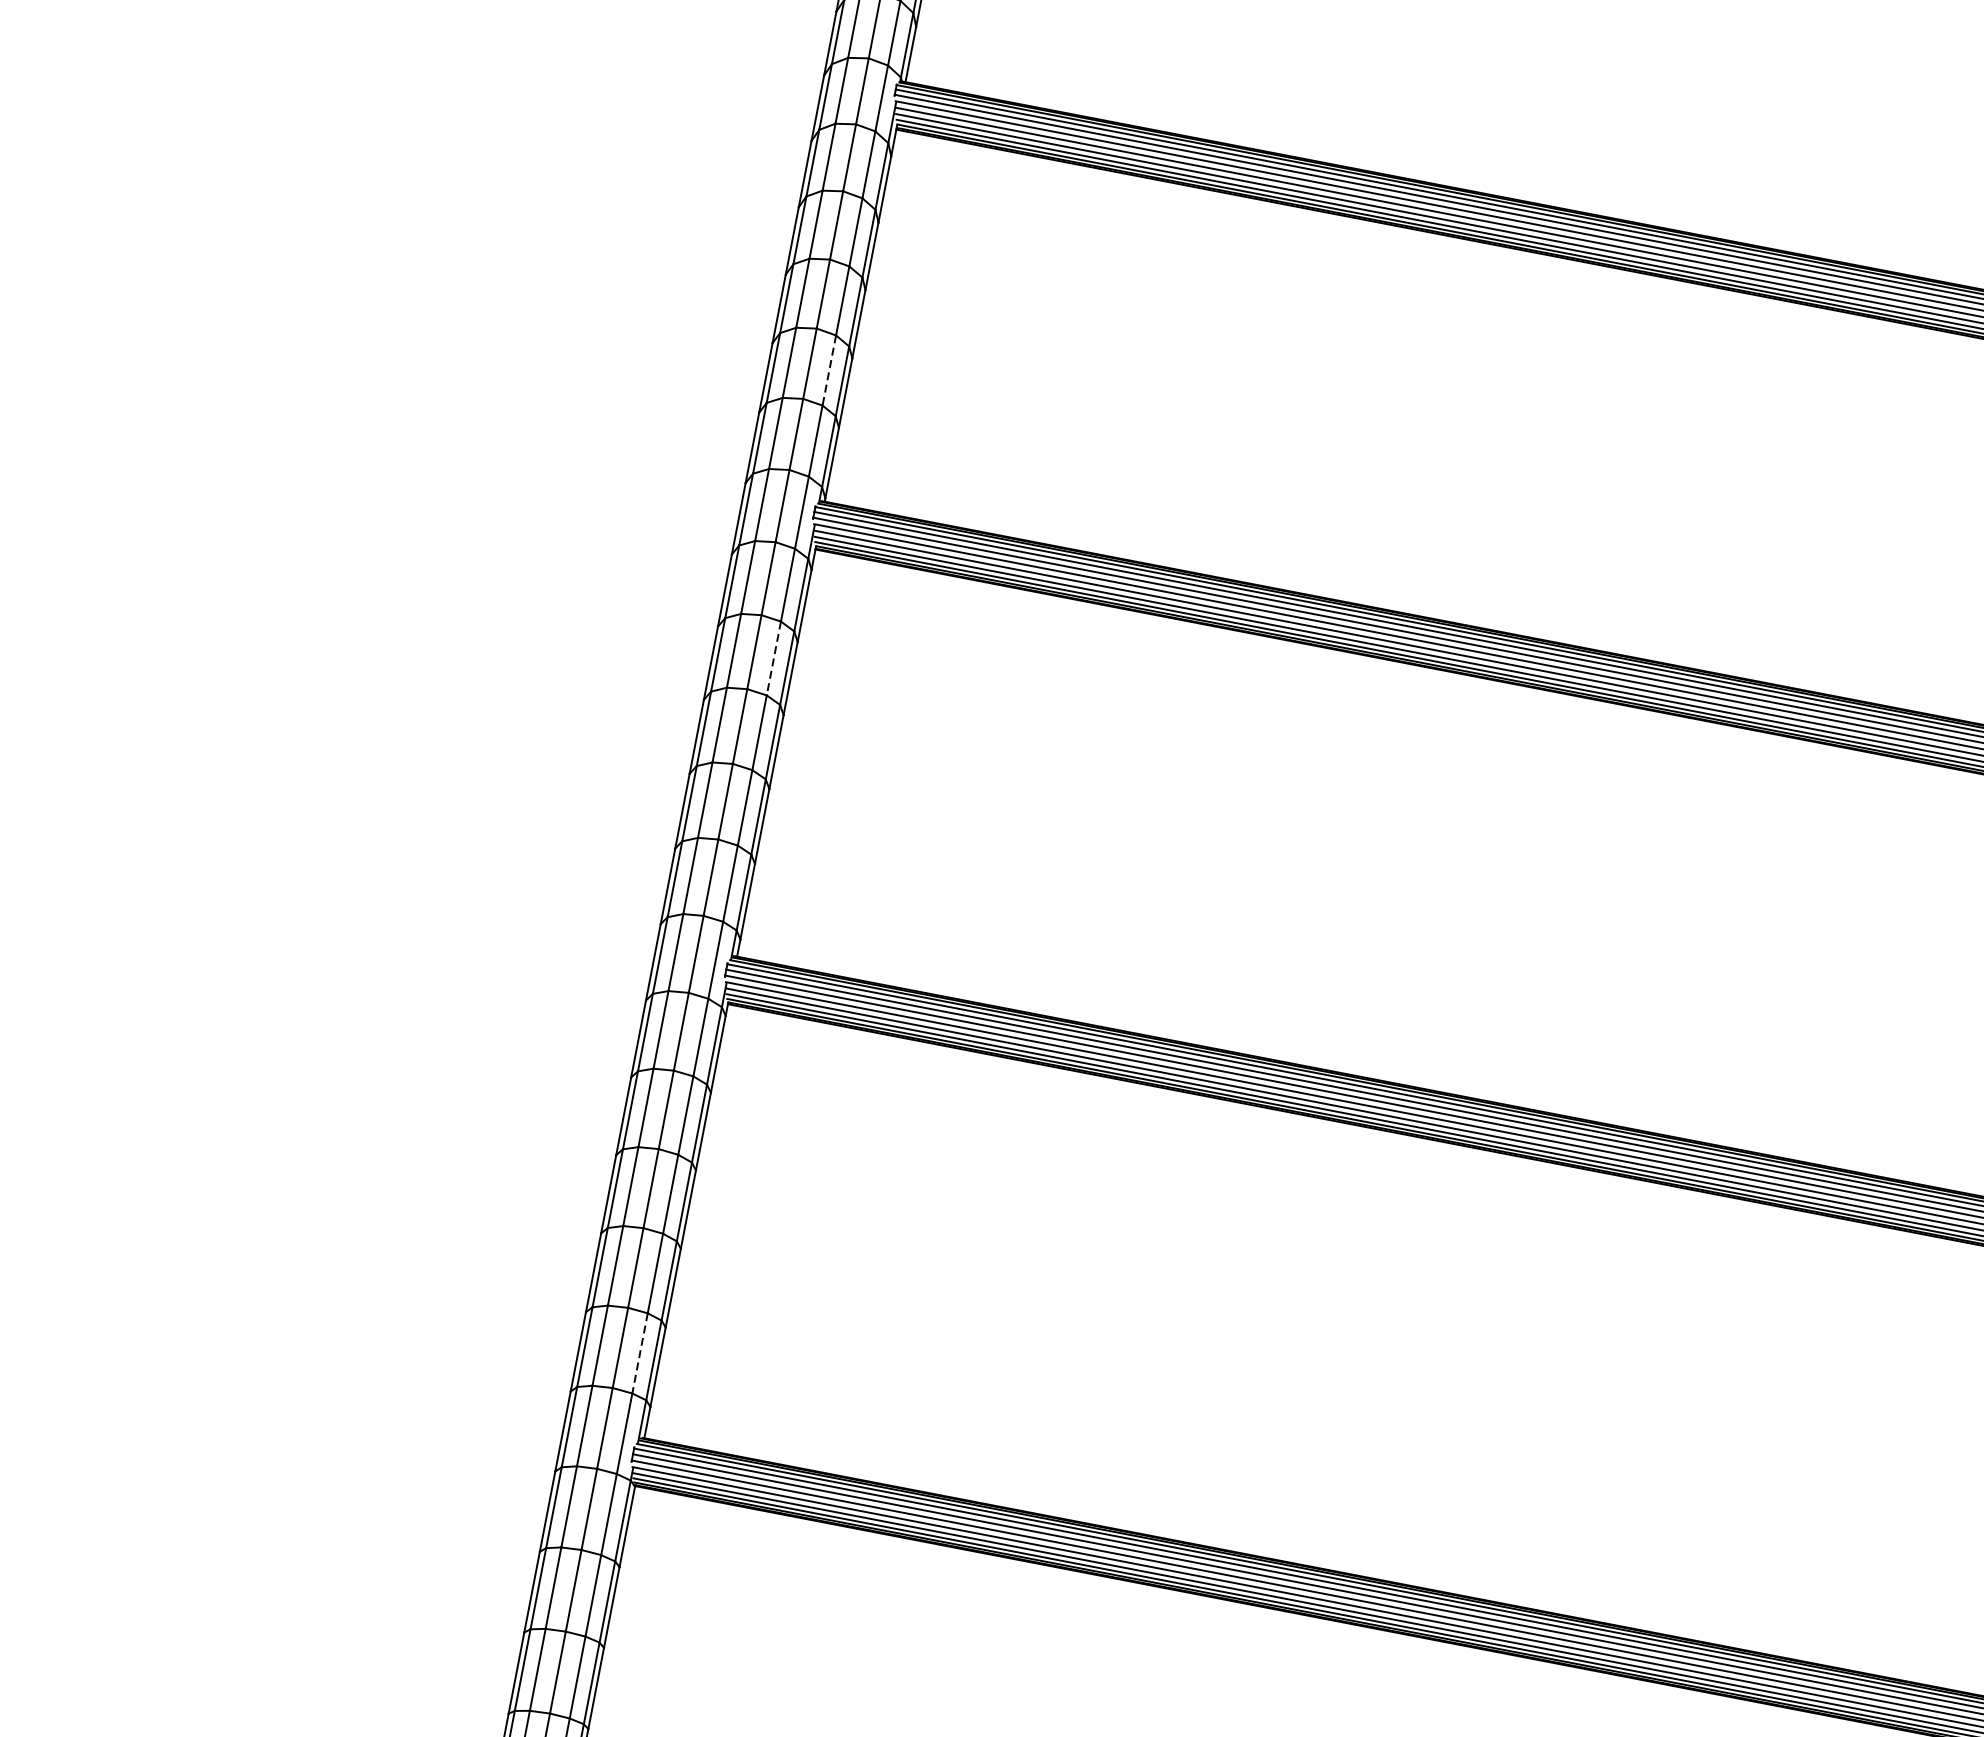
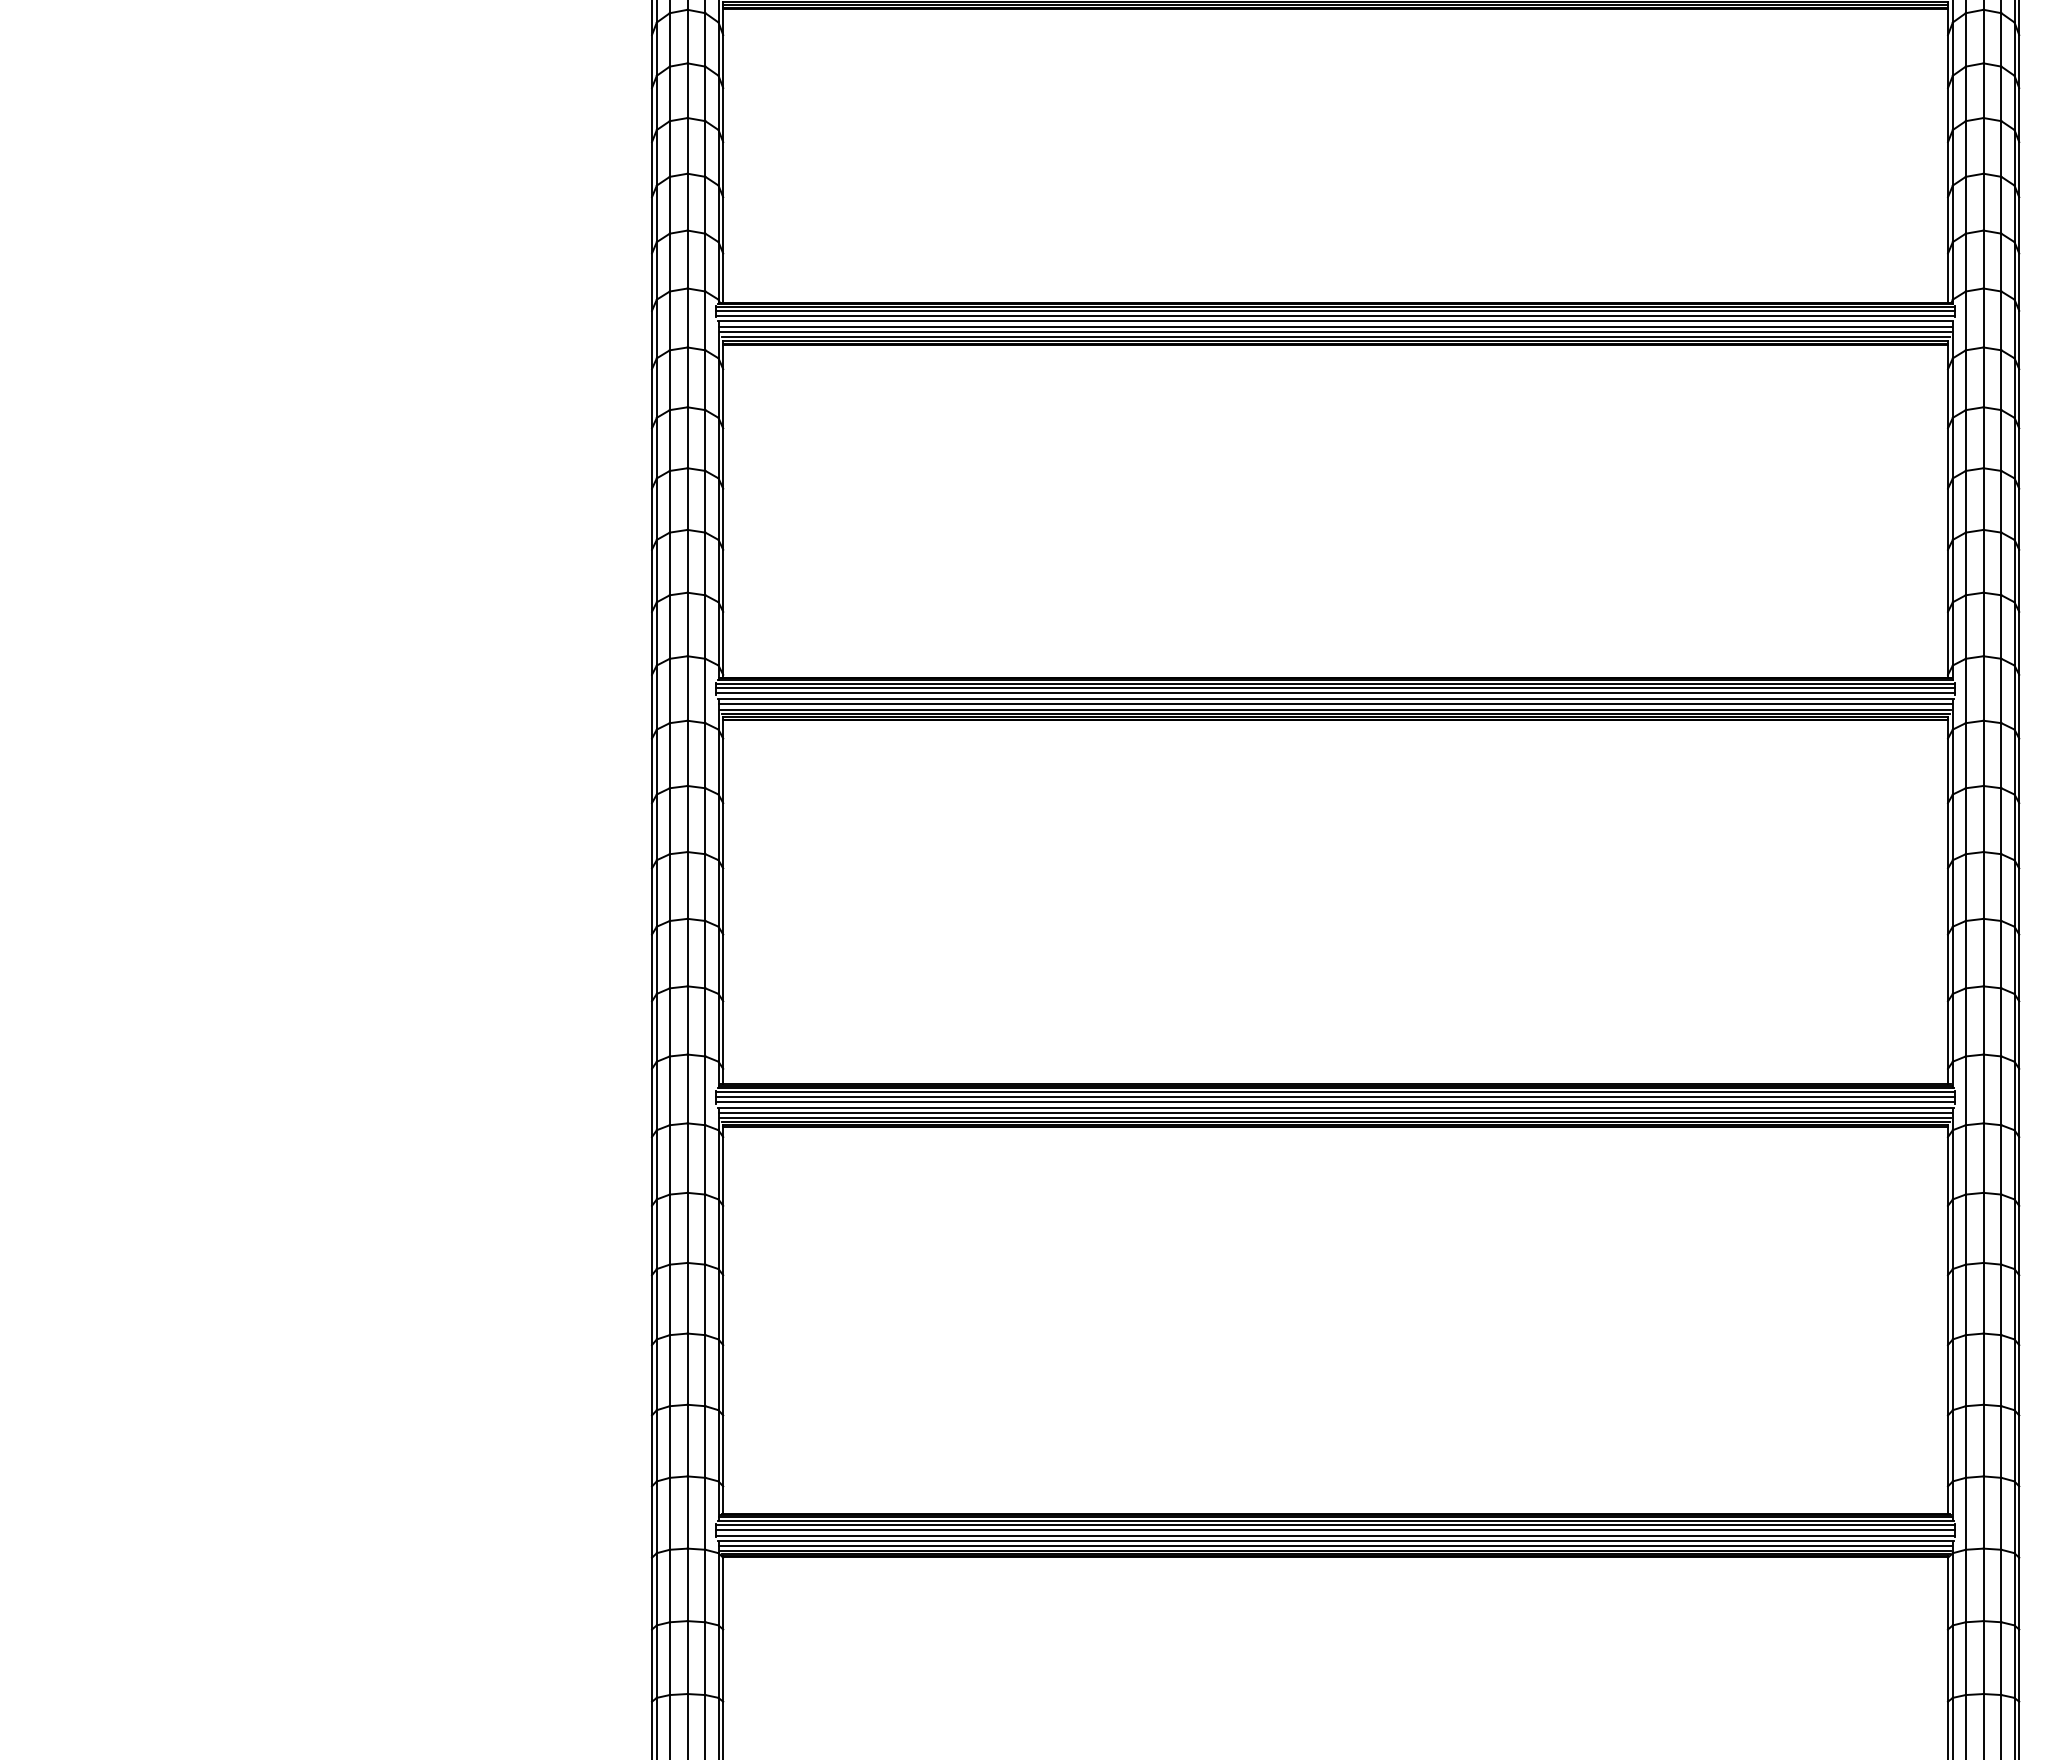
line: (829, 371) -> (705, 564), dashed -> solid
line: (773, 658) -> (705, 821), dashed -> solid
line: (640, 1353) -> (705, 1442), dashed -> solid

